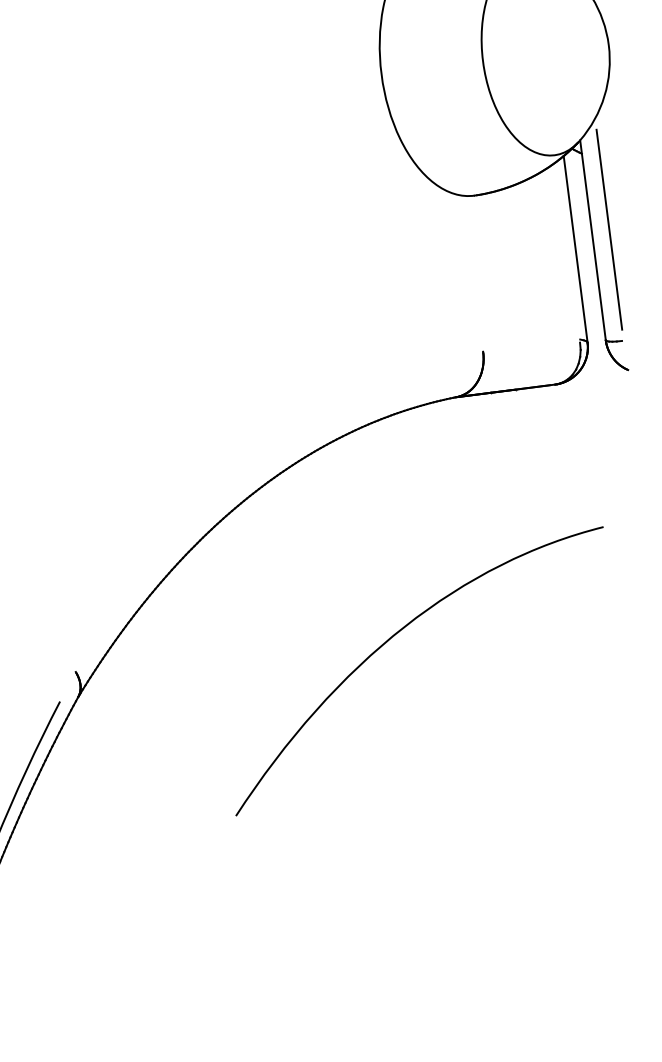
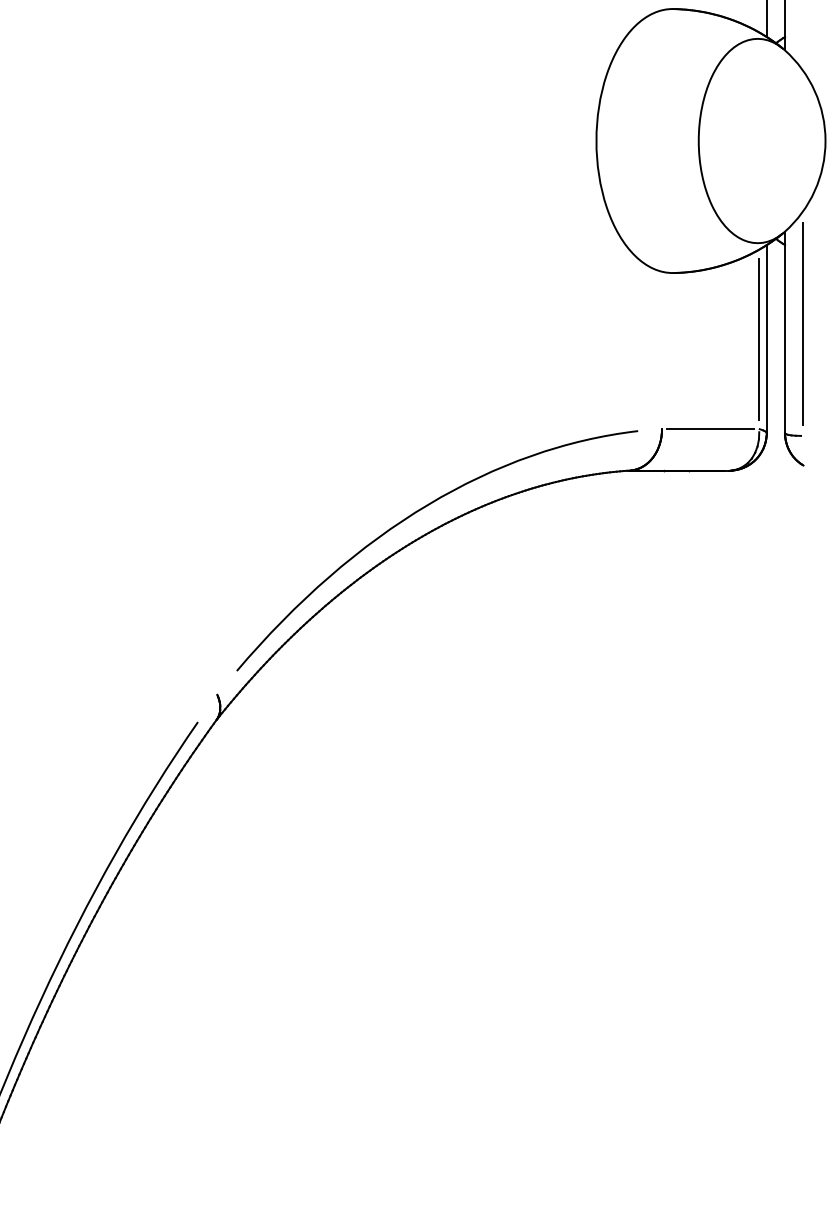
line: (568, 250) -> (759, 339), added
line: (531, 345) -> (710, 428), added
curve: (392, 638) -> (414, 514), moved

